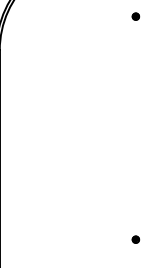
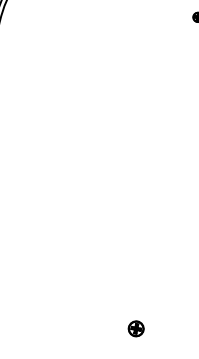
part: (135, 239) -> (135, 328), size x1.6

